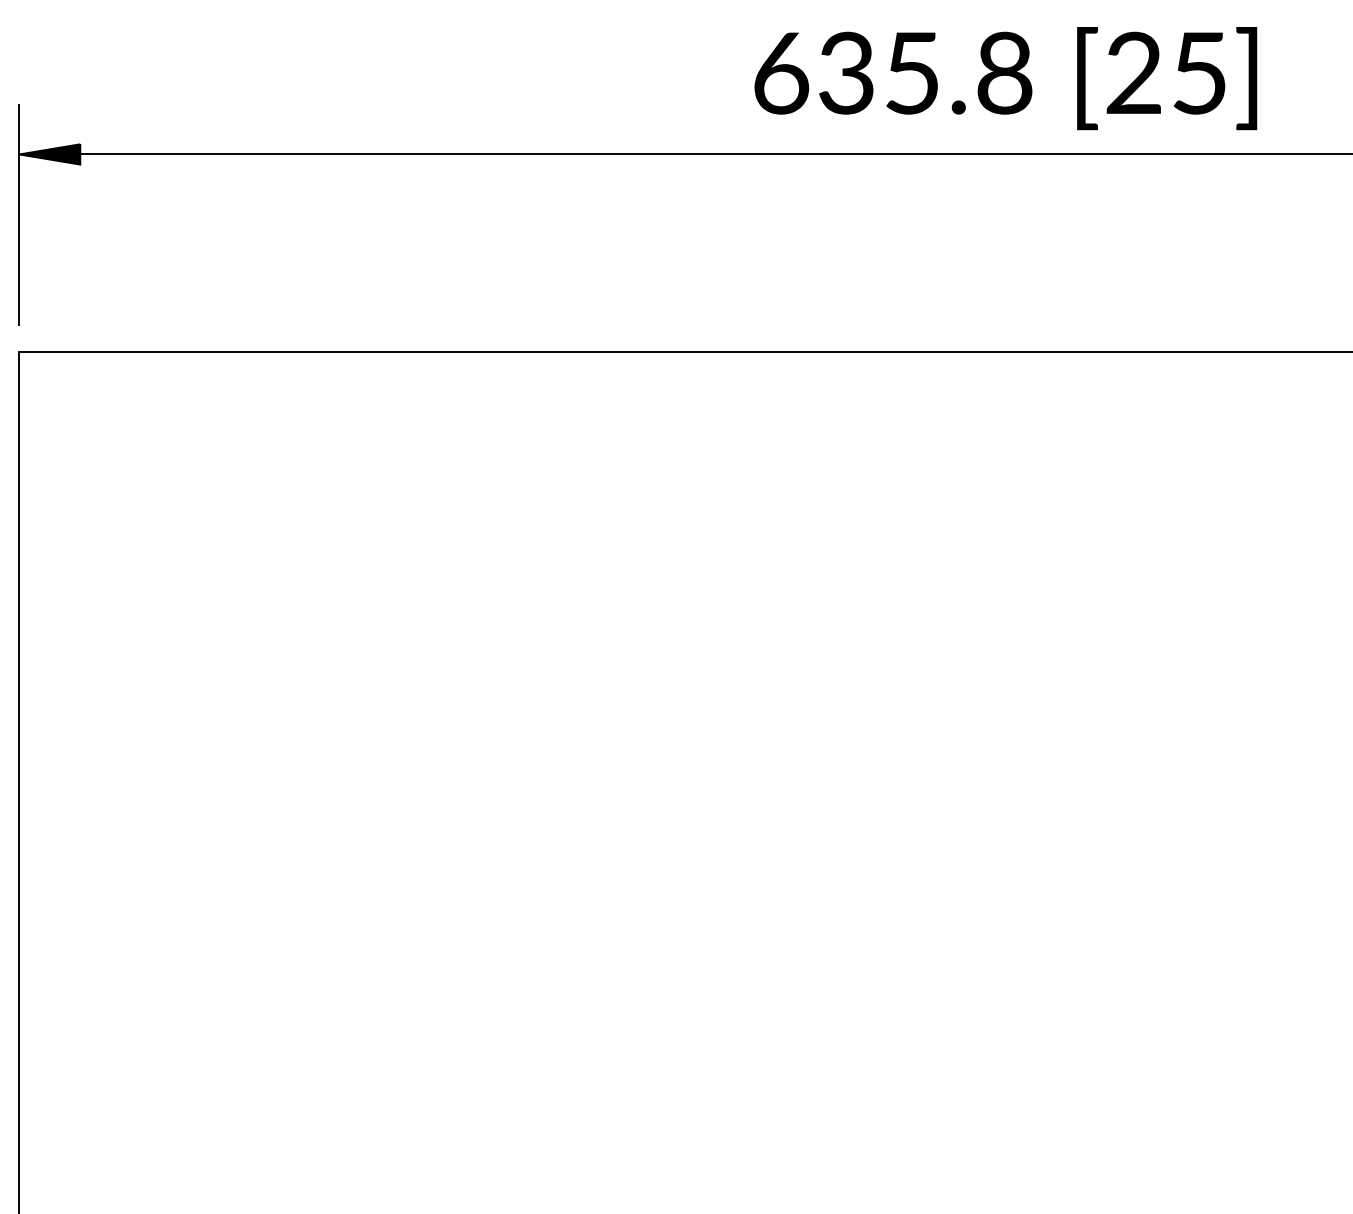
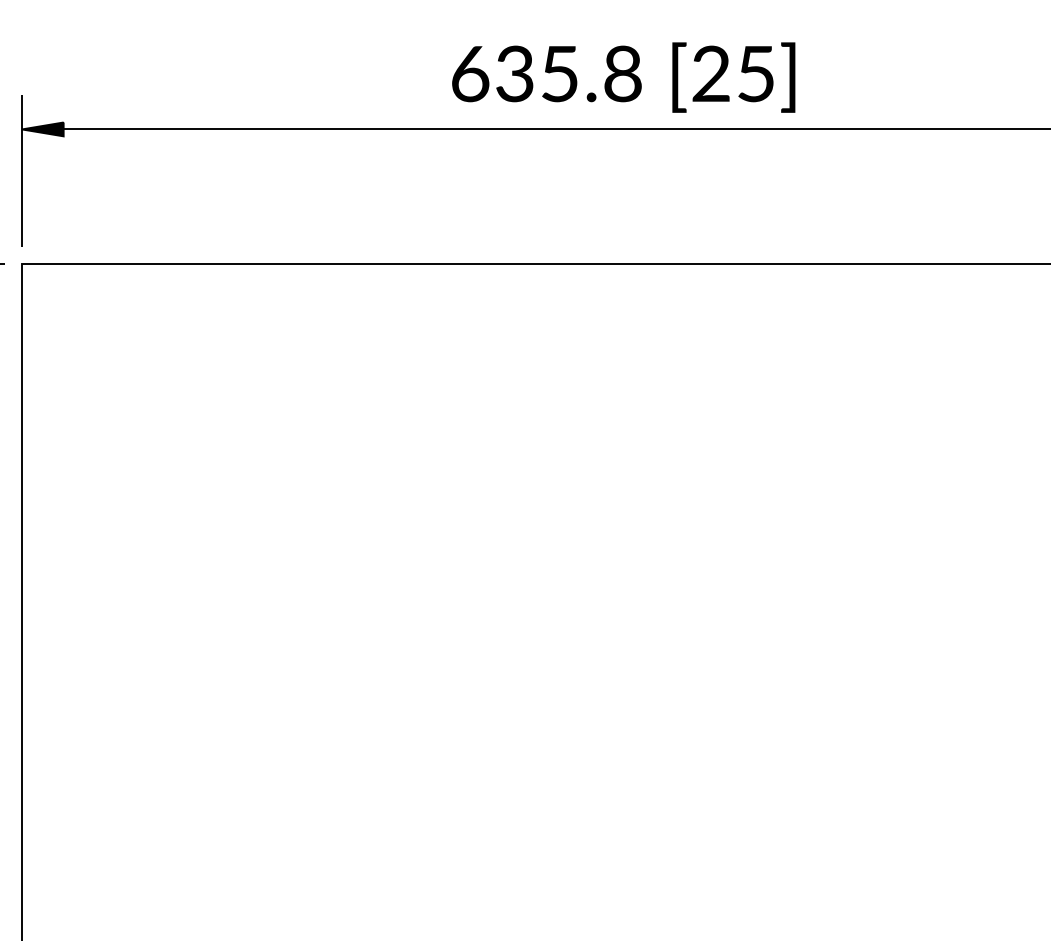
text: (1005, 78) -> (623, 77), moved

